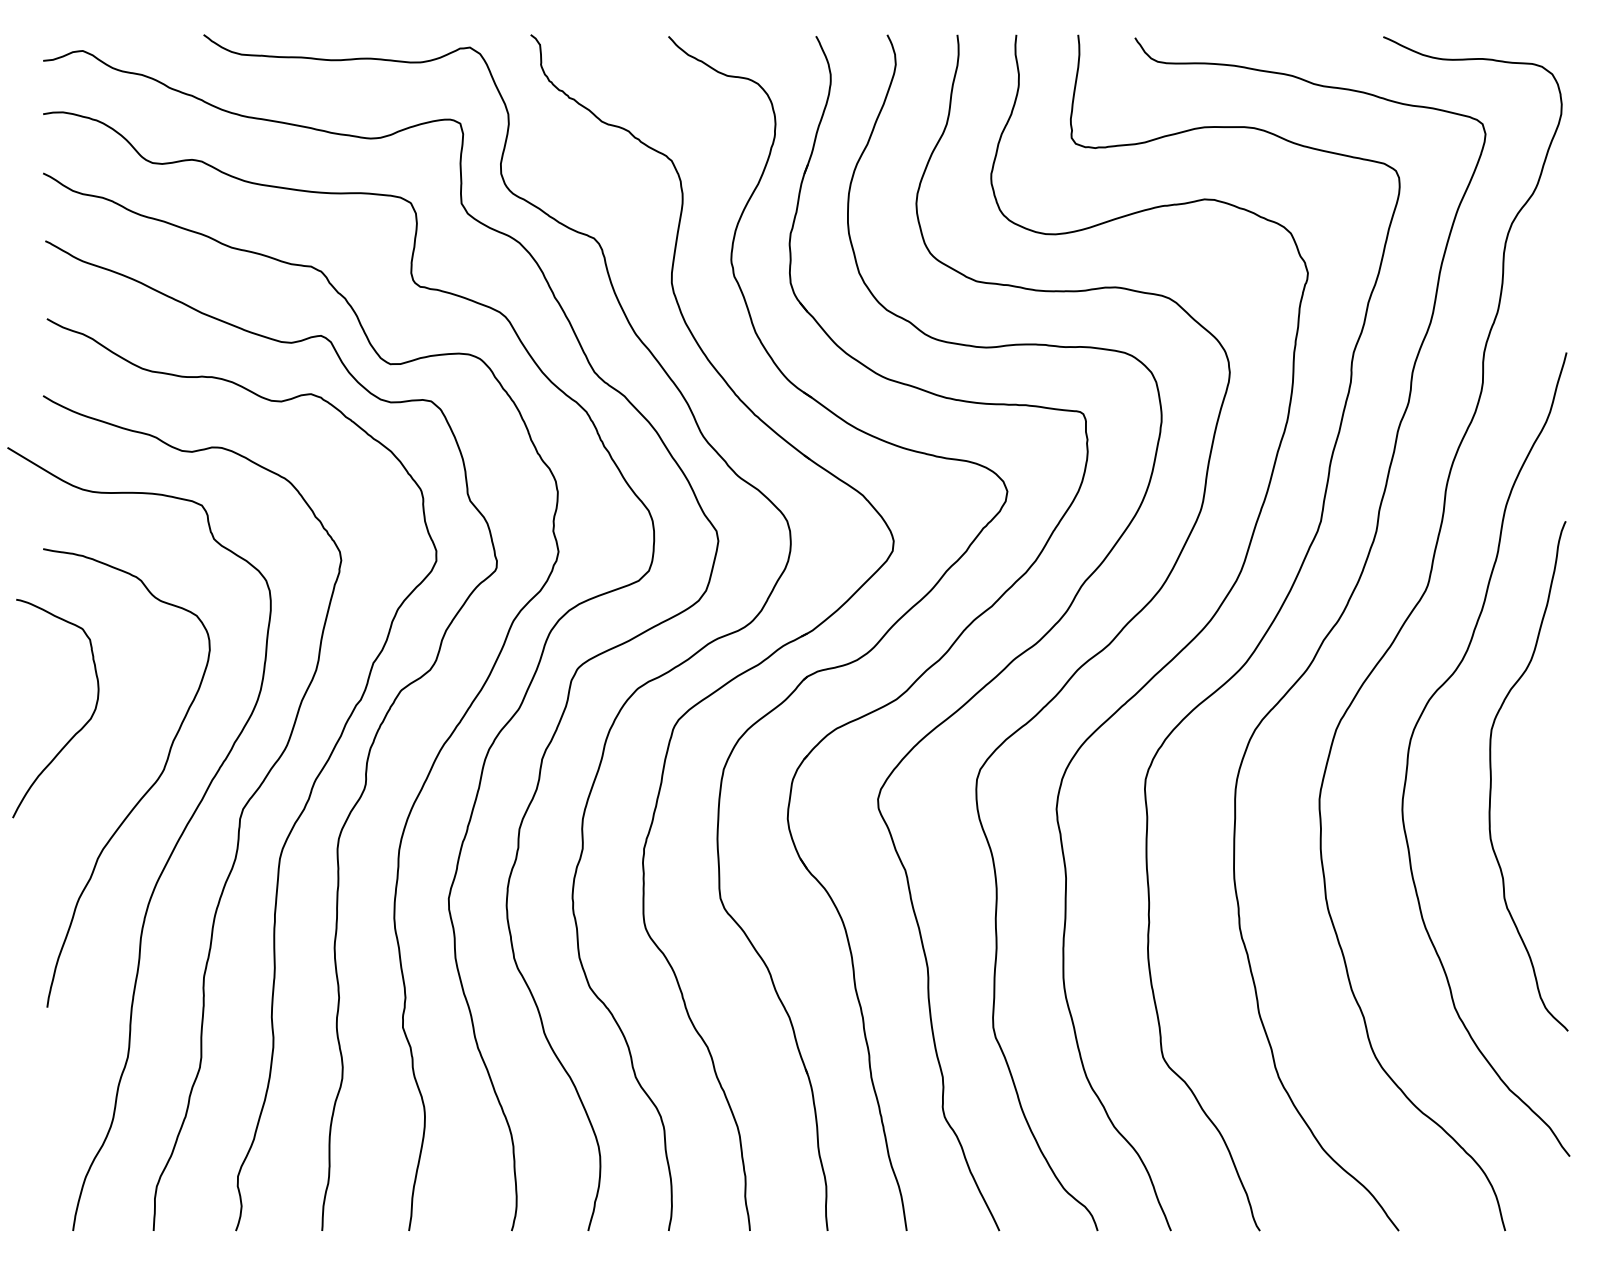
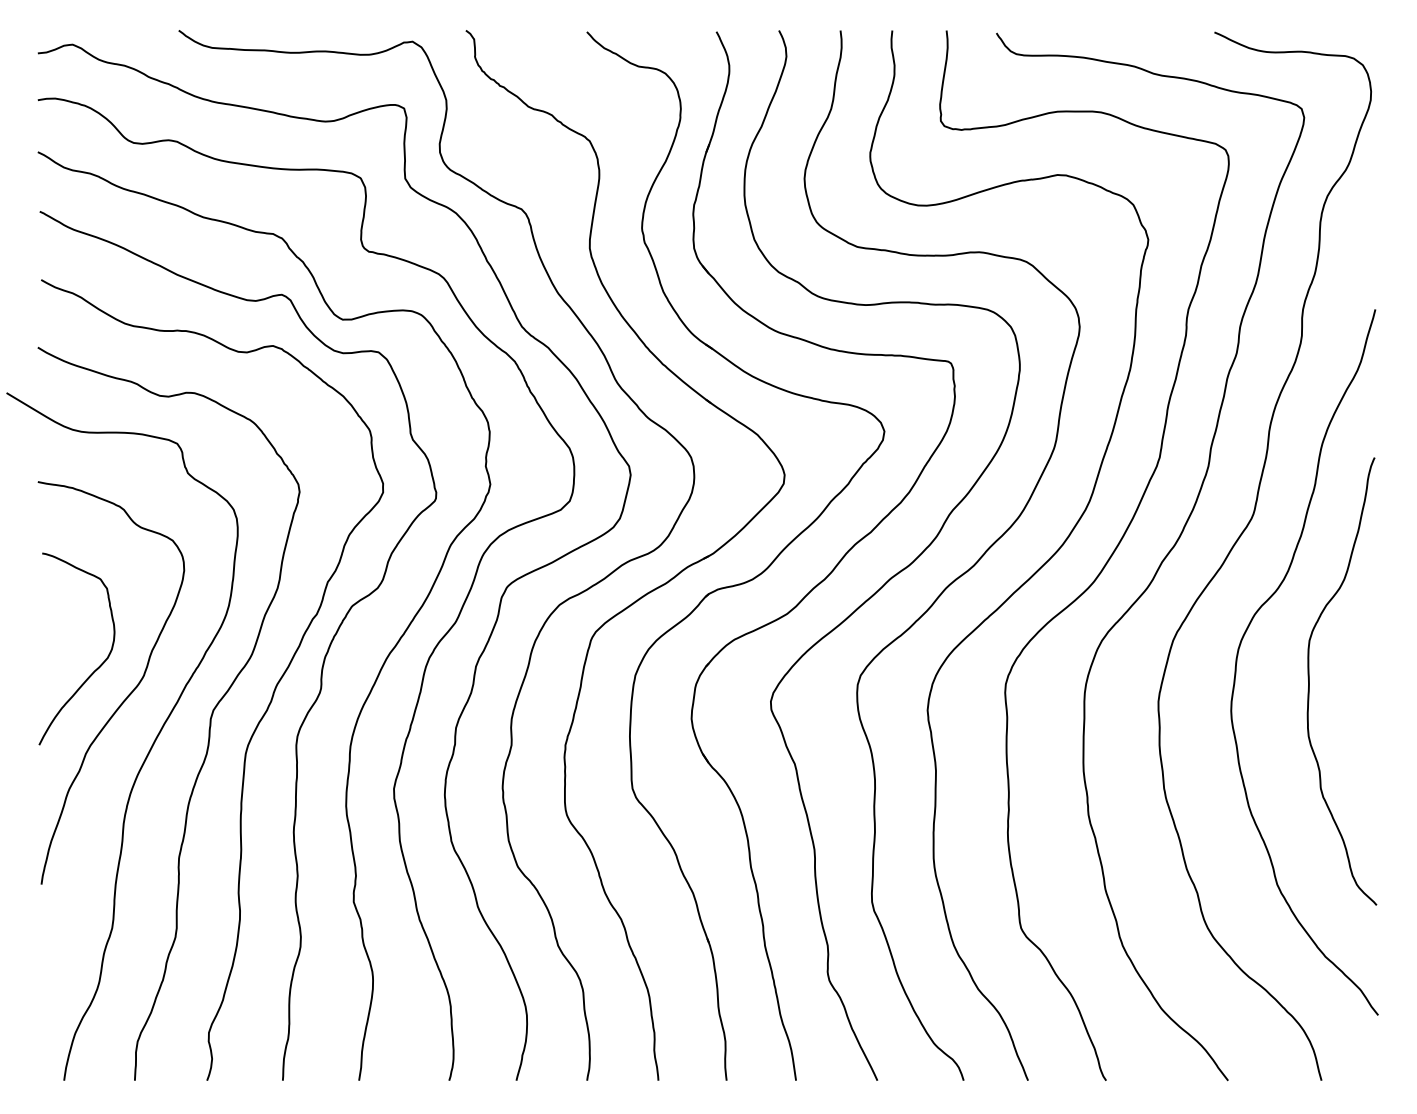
curve: (78, 730) -> (96, 668), moved

